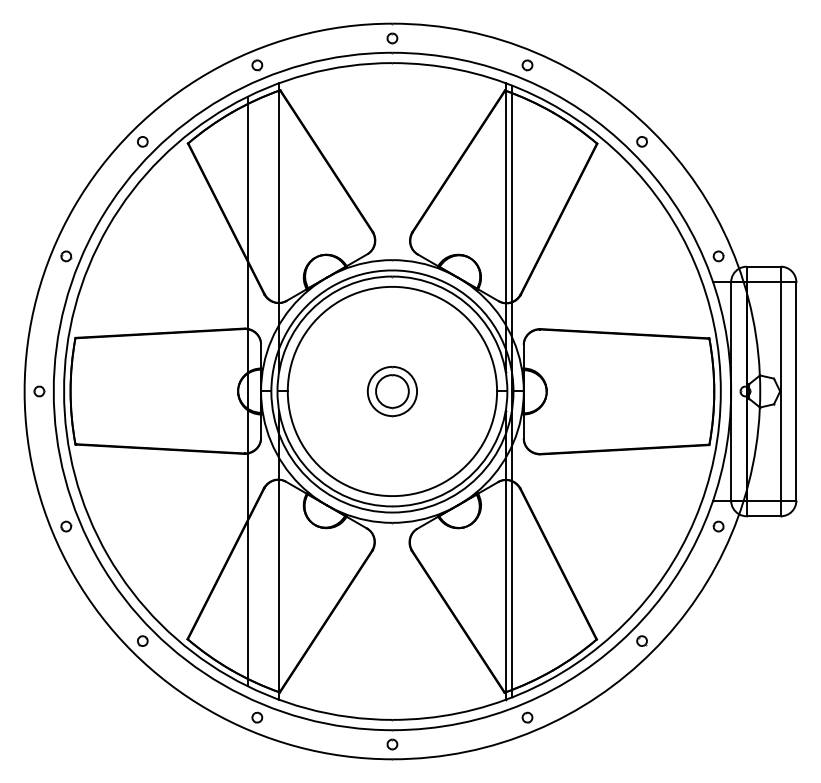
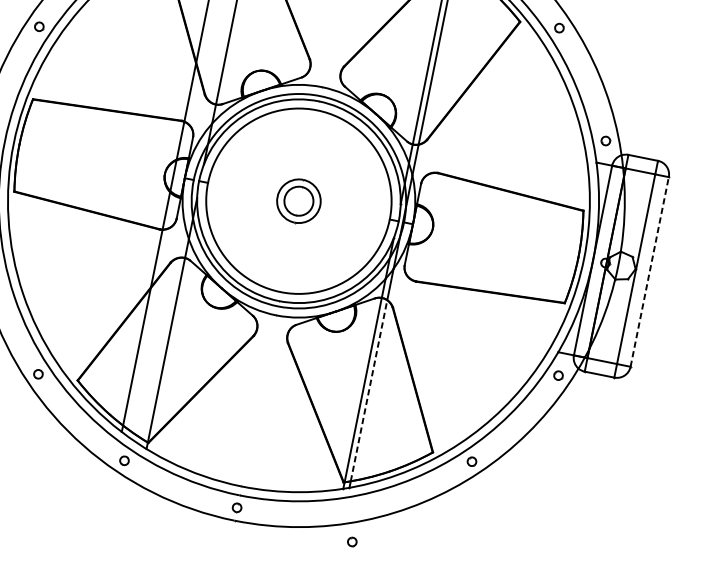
line: (796, 391) -> (649, 271), solid -> dashed
line: (512, 584) -> (369, 389), solid -> dashed
part: (527, 717) -> (352, 541), moved

